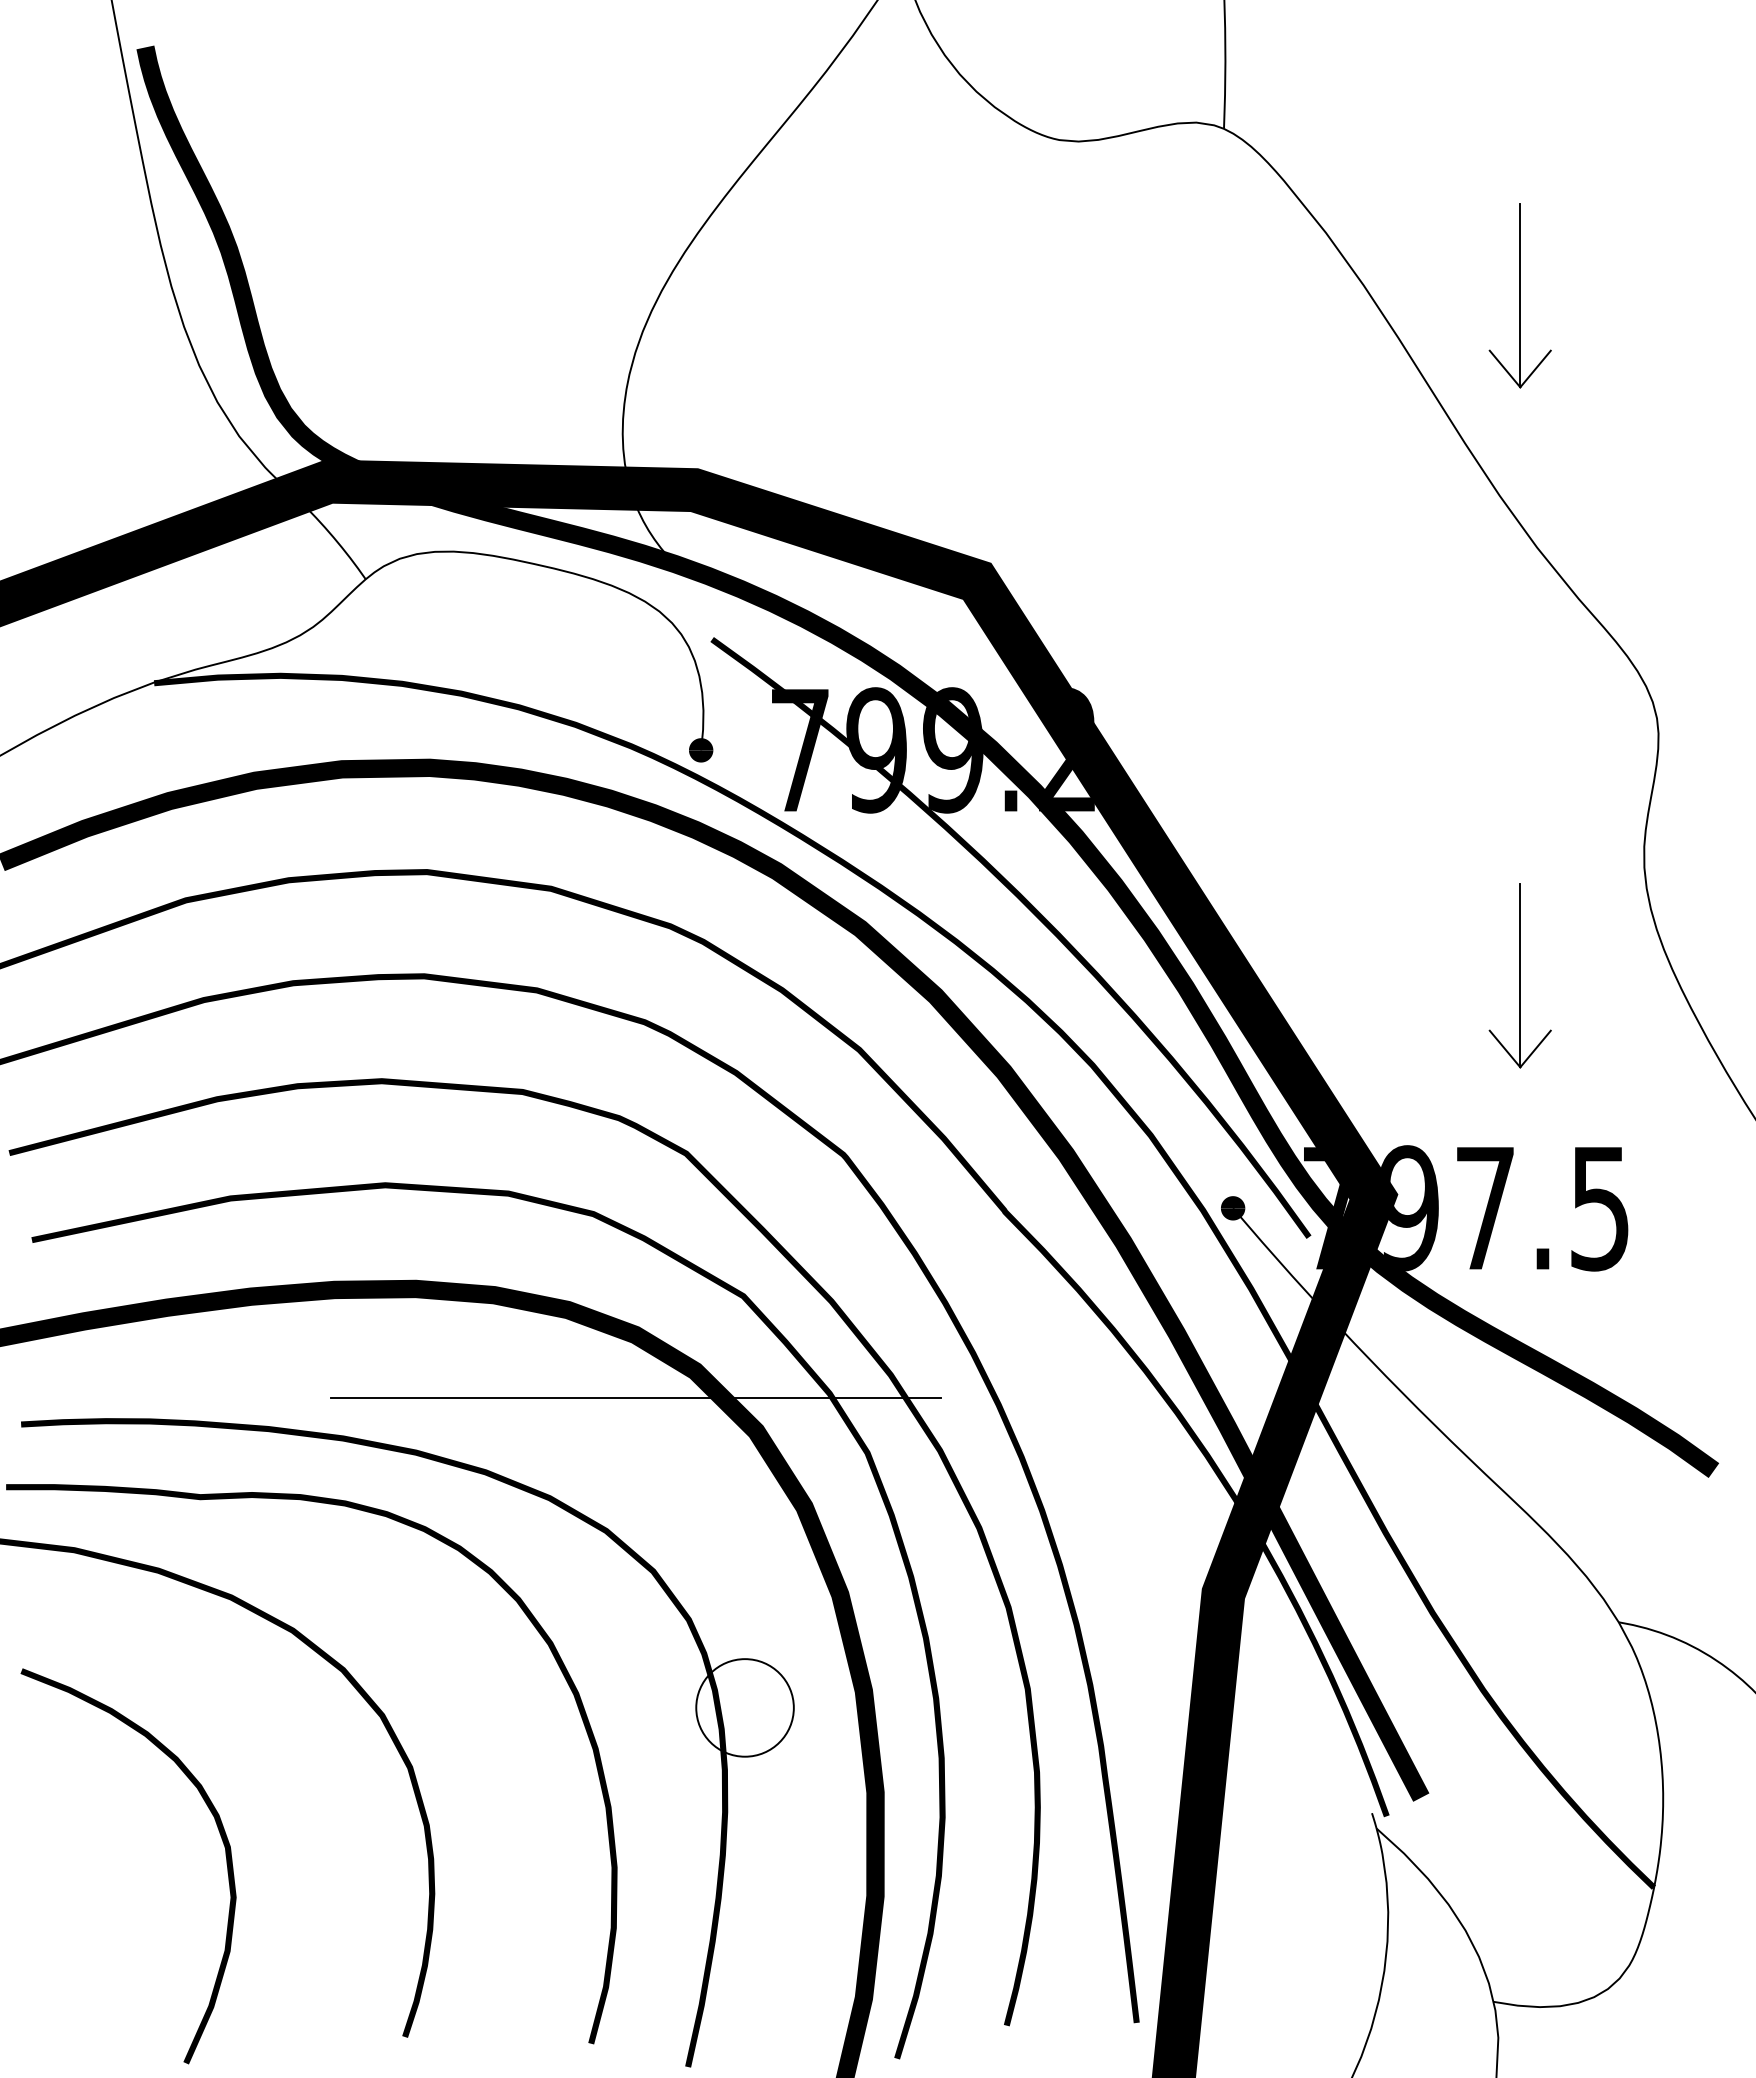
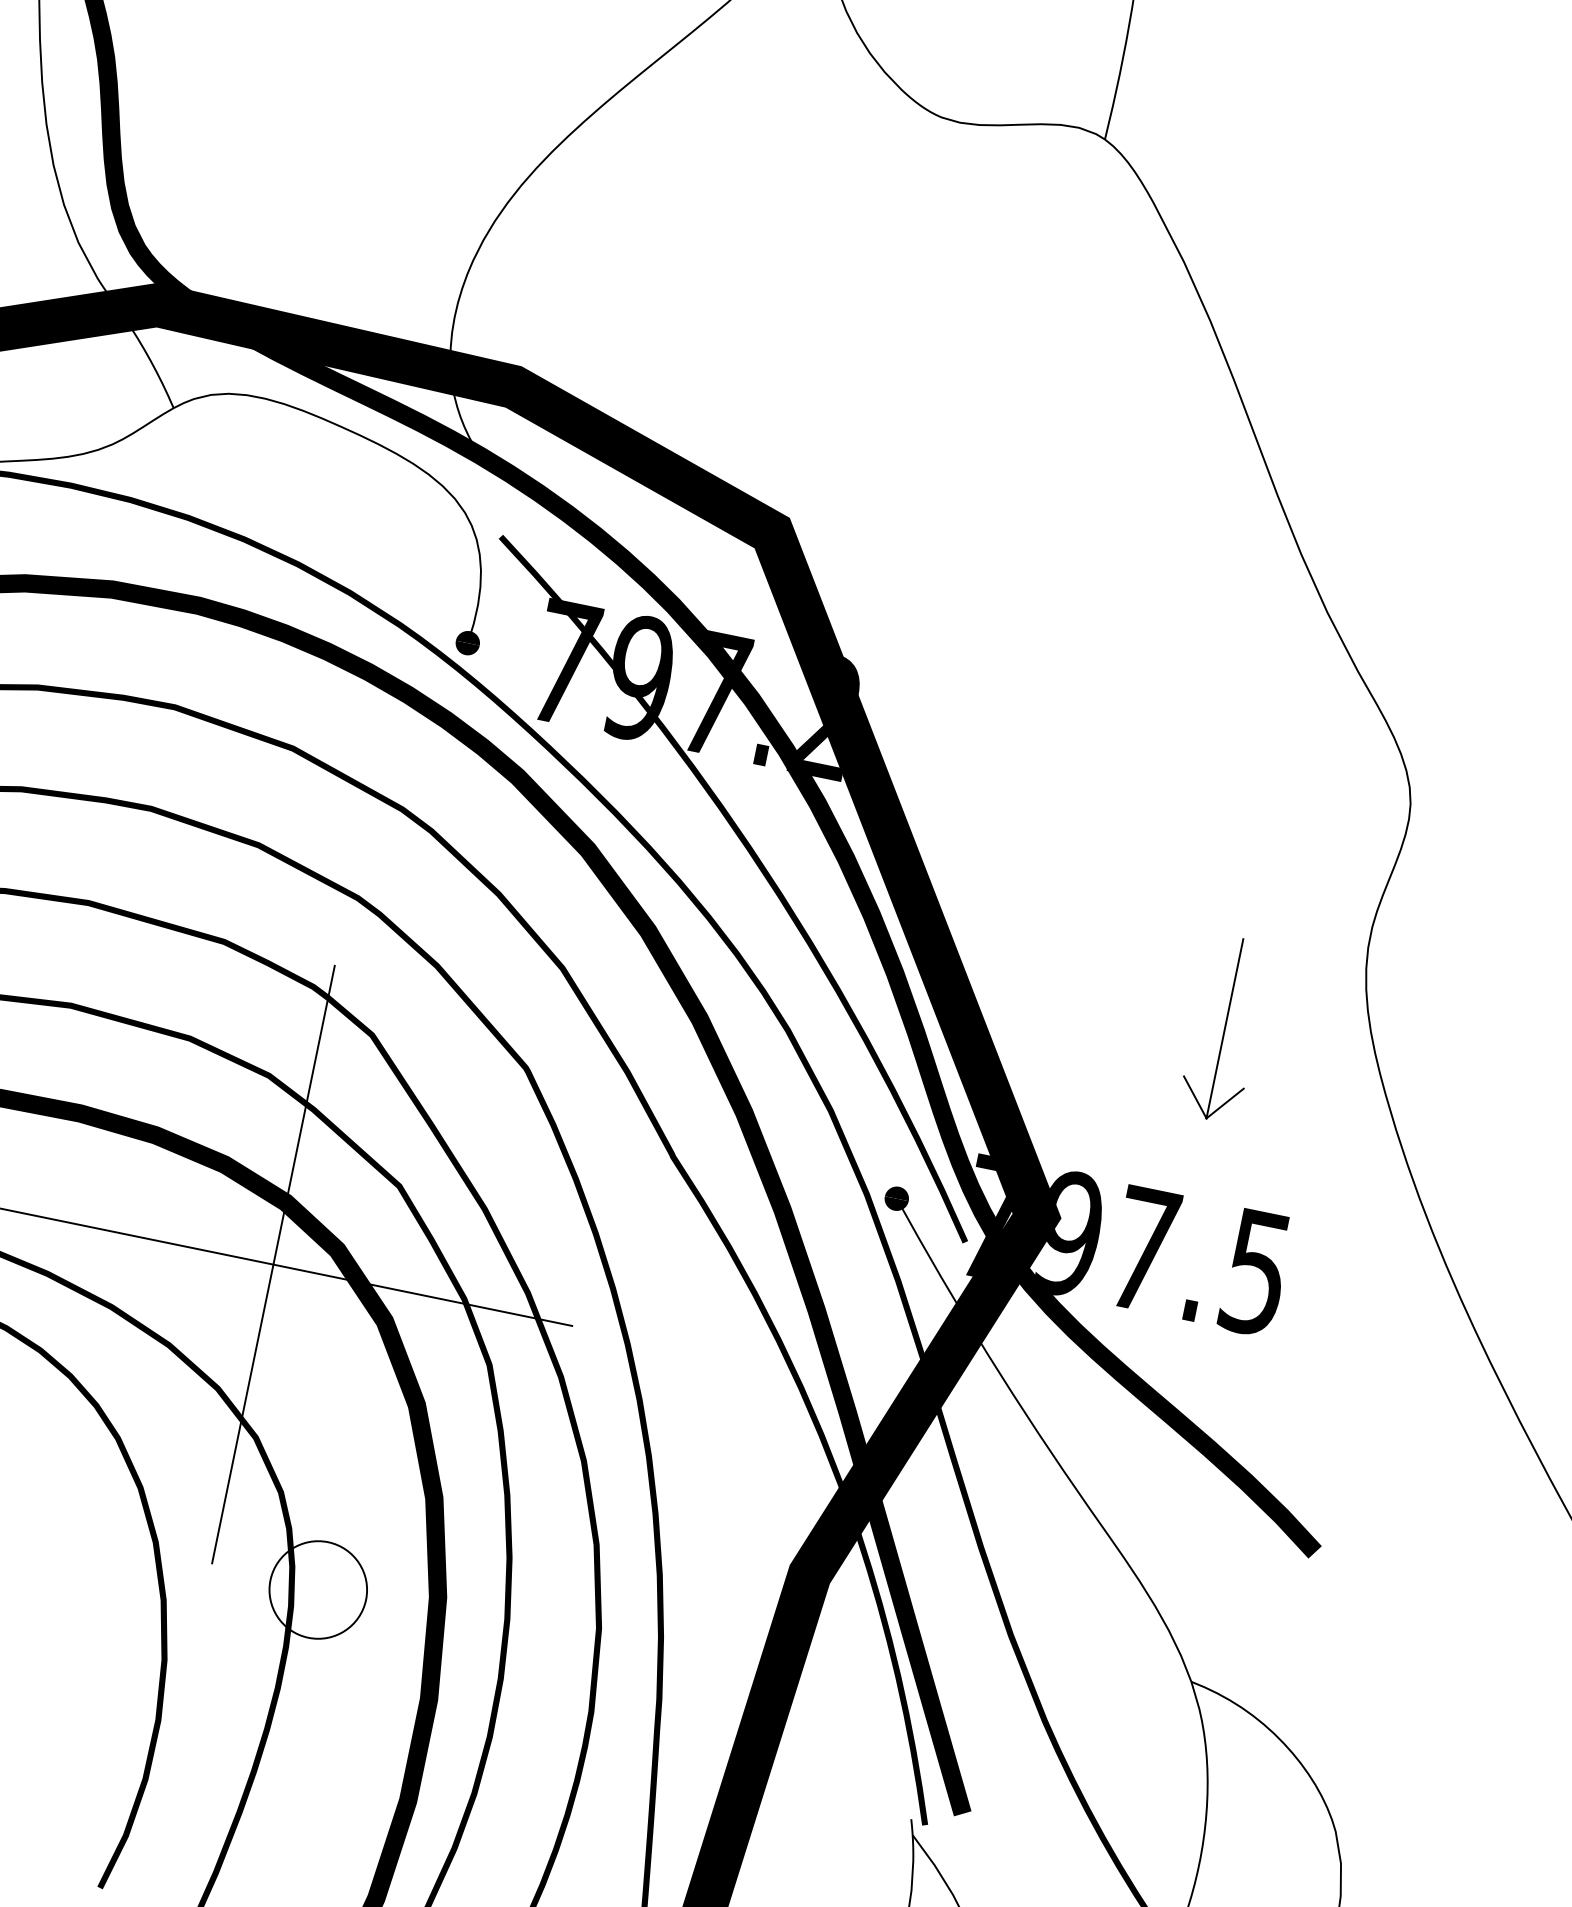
part: (1519, 295) -> (1360, 362), removed
text: (953, 750) -> (714, 694), 799.2 -> 797.2
line: (635, 1398) -> (273, 1264), added

